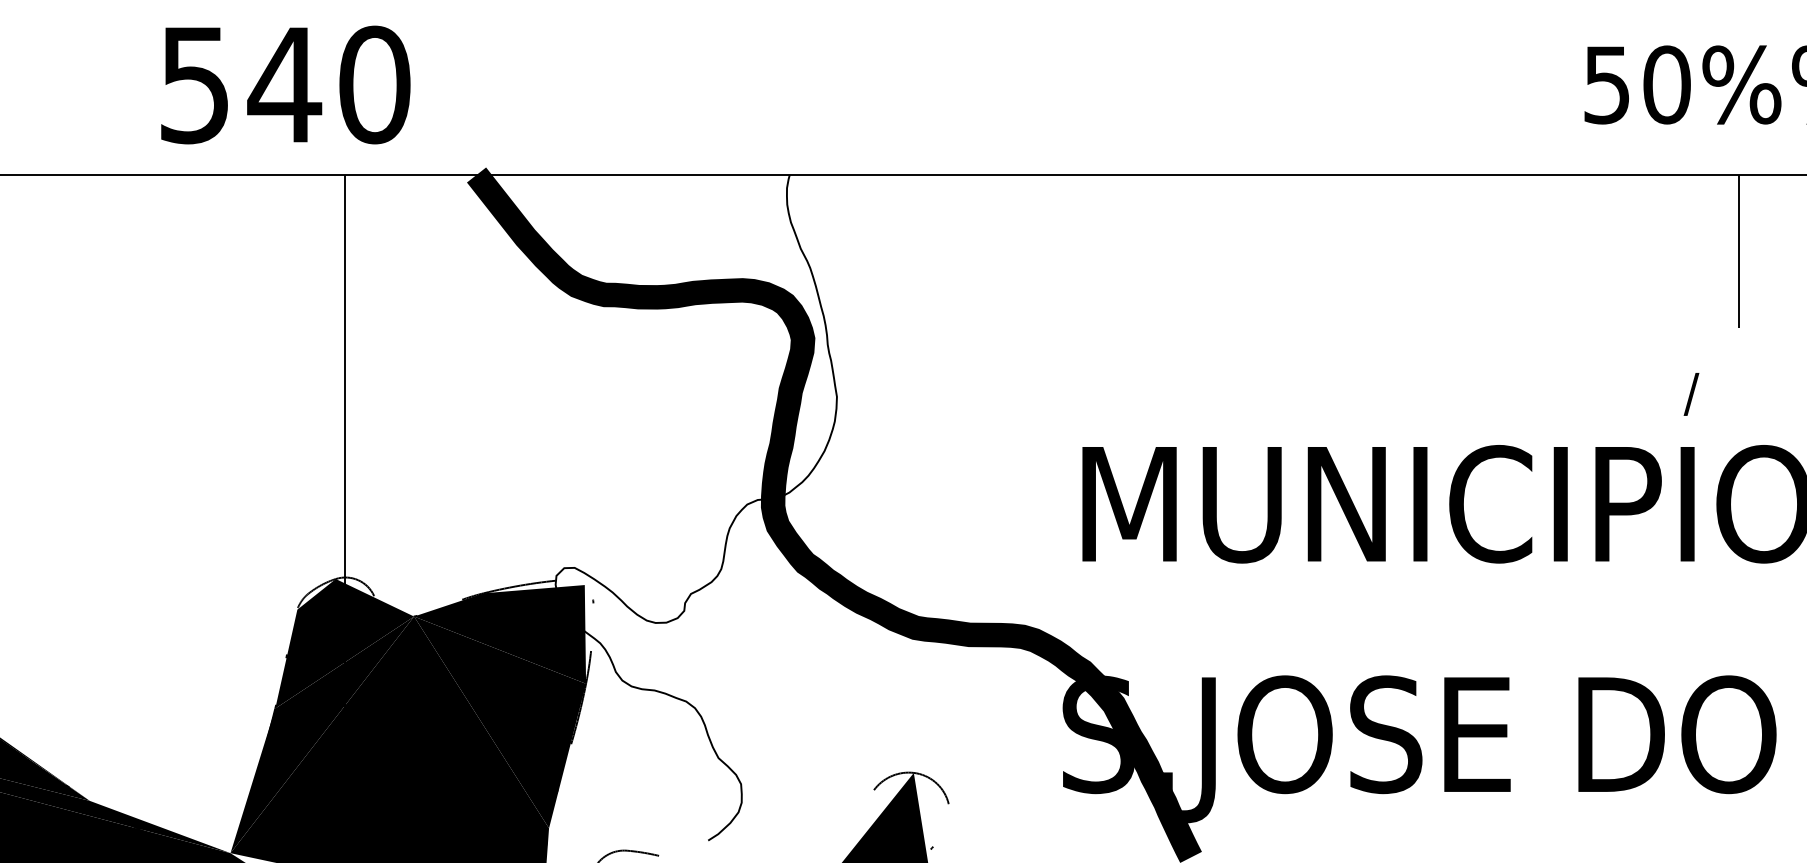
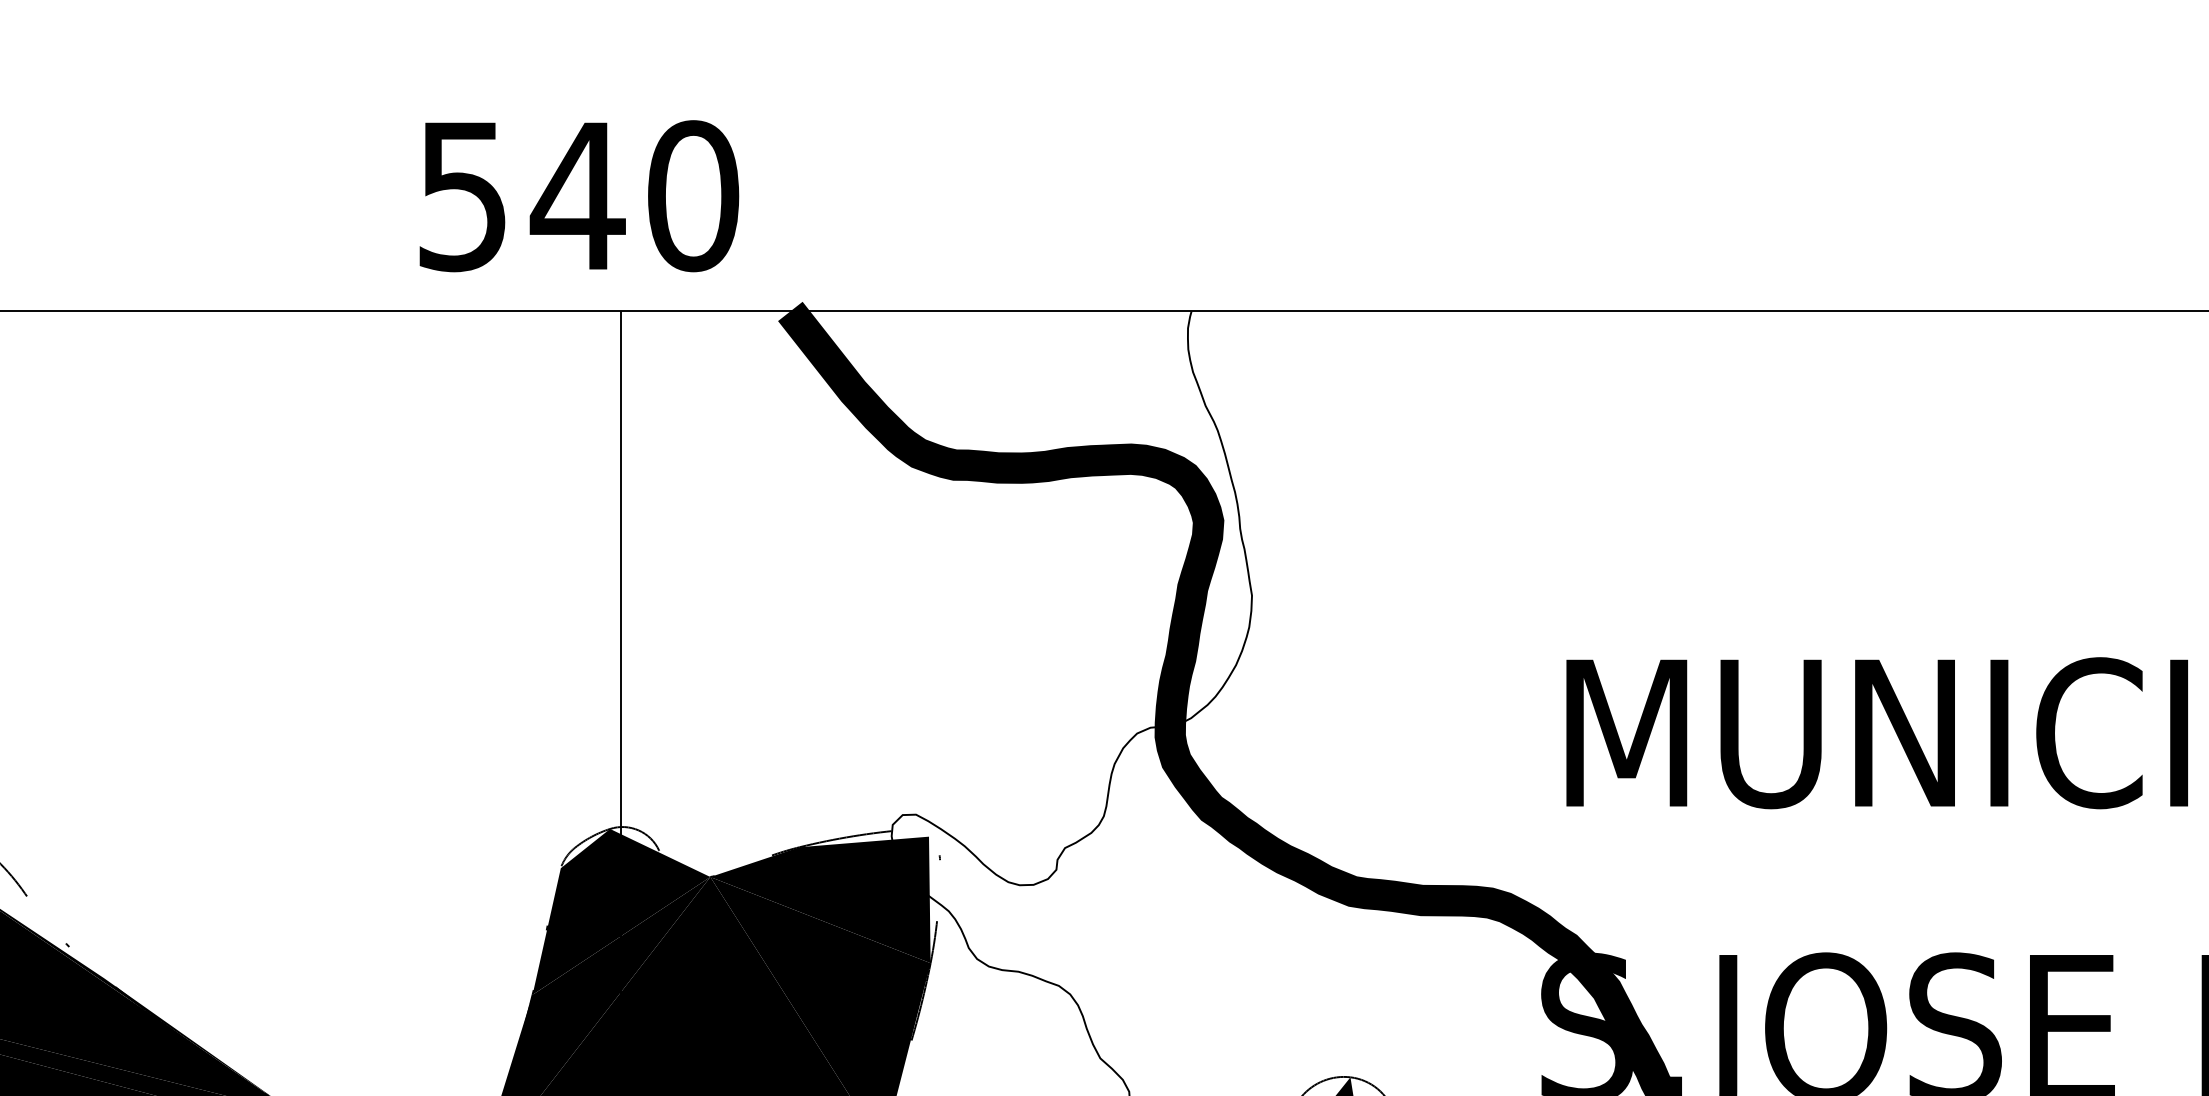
text: (285, 84) -> (578, 195), moved

